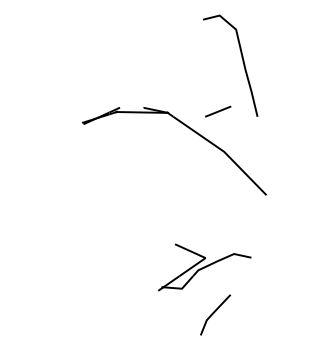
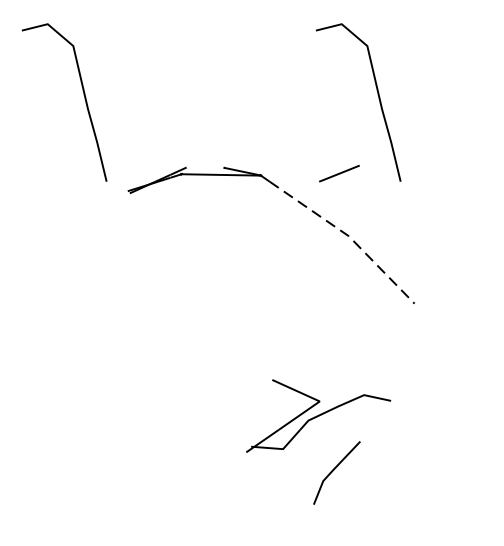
curve: (53, 62) -> (83, 97), added
line: (224, 151) -> (349, 235), solid -> dashed
line: (214, 313) -> (335, 470), moved

